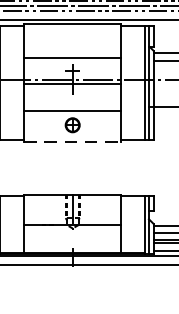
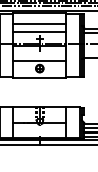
line: (72, 42) -> (39, 23), added
line: (73, 141) -> (40, 77), dashed -> solid

